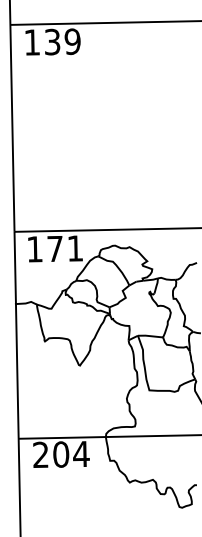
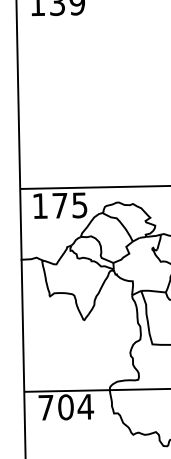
text: (75, 248) -> (79, 205), 171 -> 175
text: (40, 454) -> (45, 407), 204 -> 704

